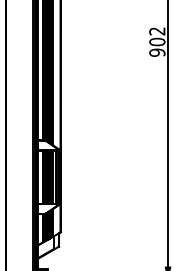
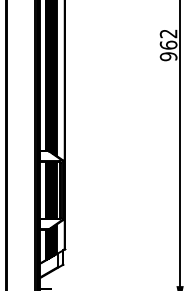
text: (157, 41) -> (168, 44), 902 -> 962

